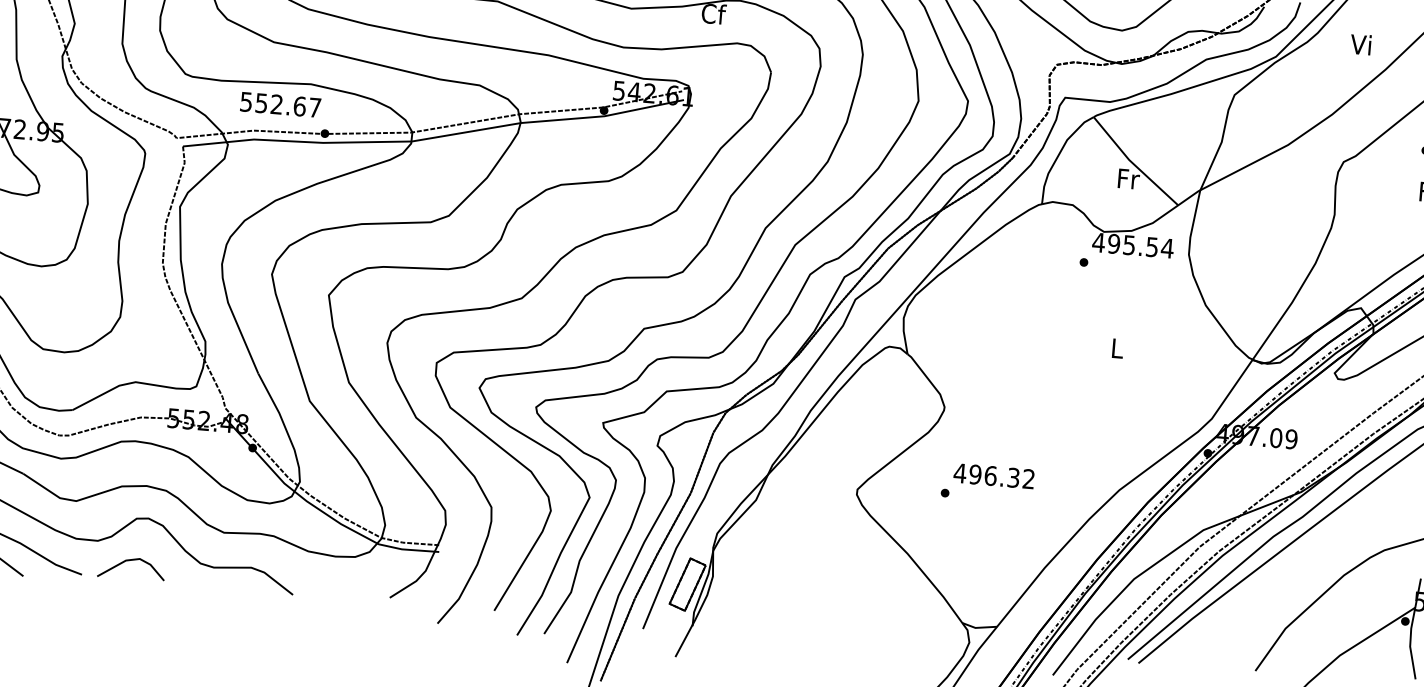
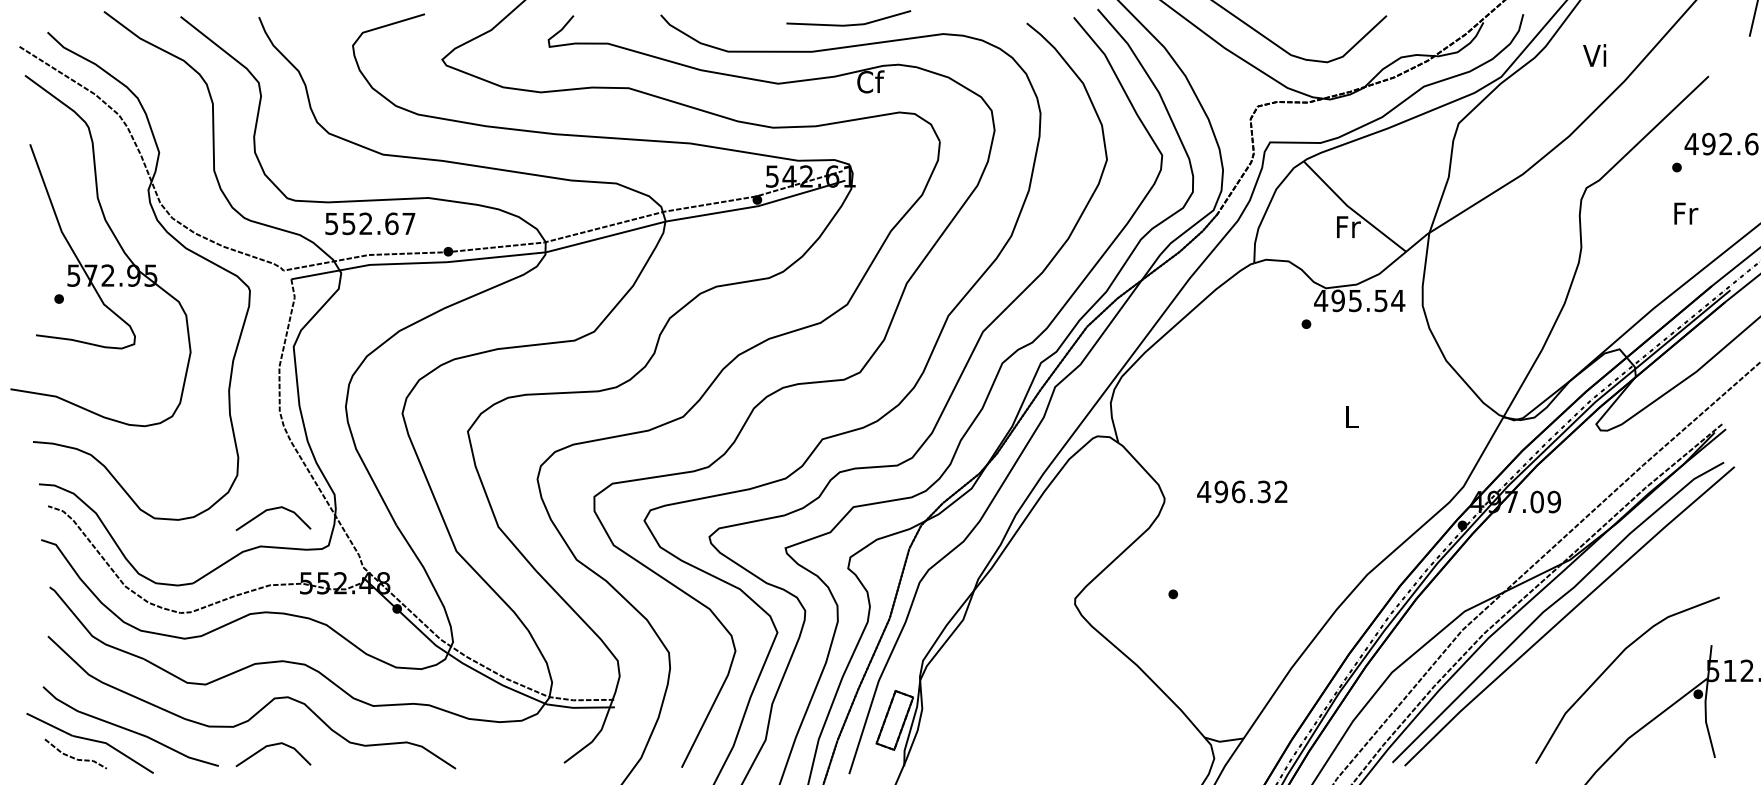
text: (280, 104) -> (370, 223), moved
line: (148, 350) -> (271, 510), added
text: (994, 475) -> (1242, 491), moved

